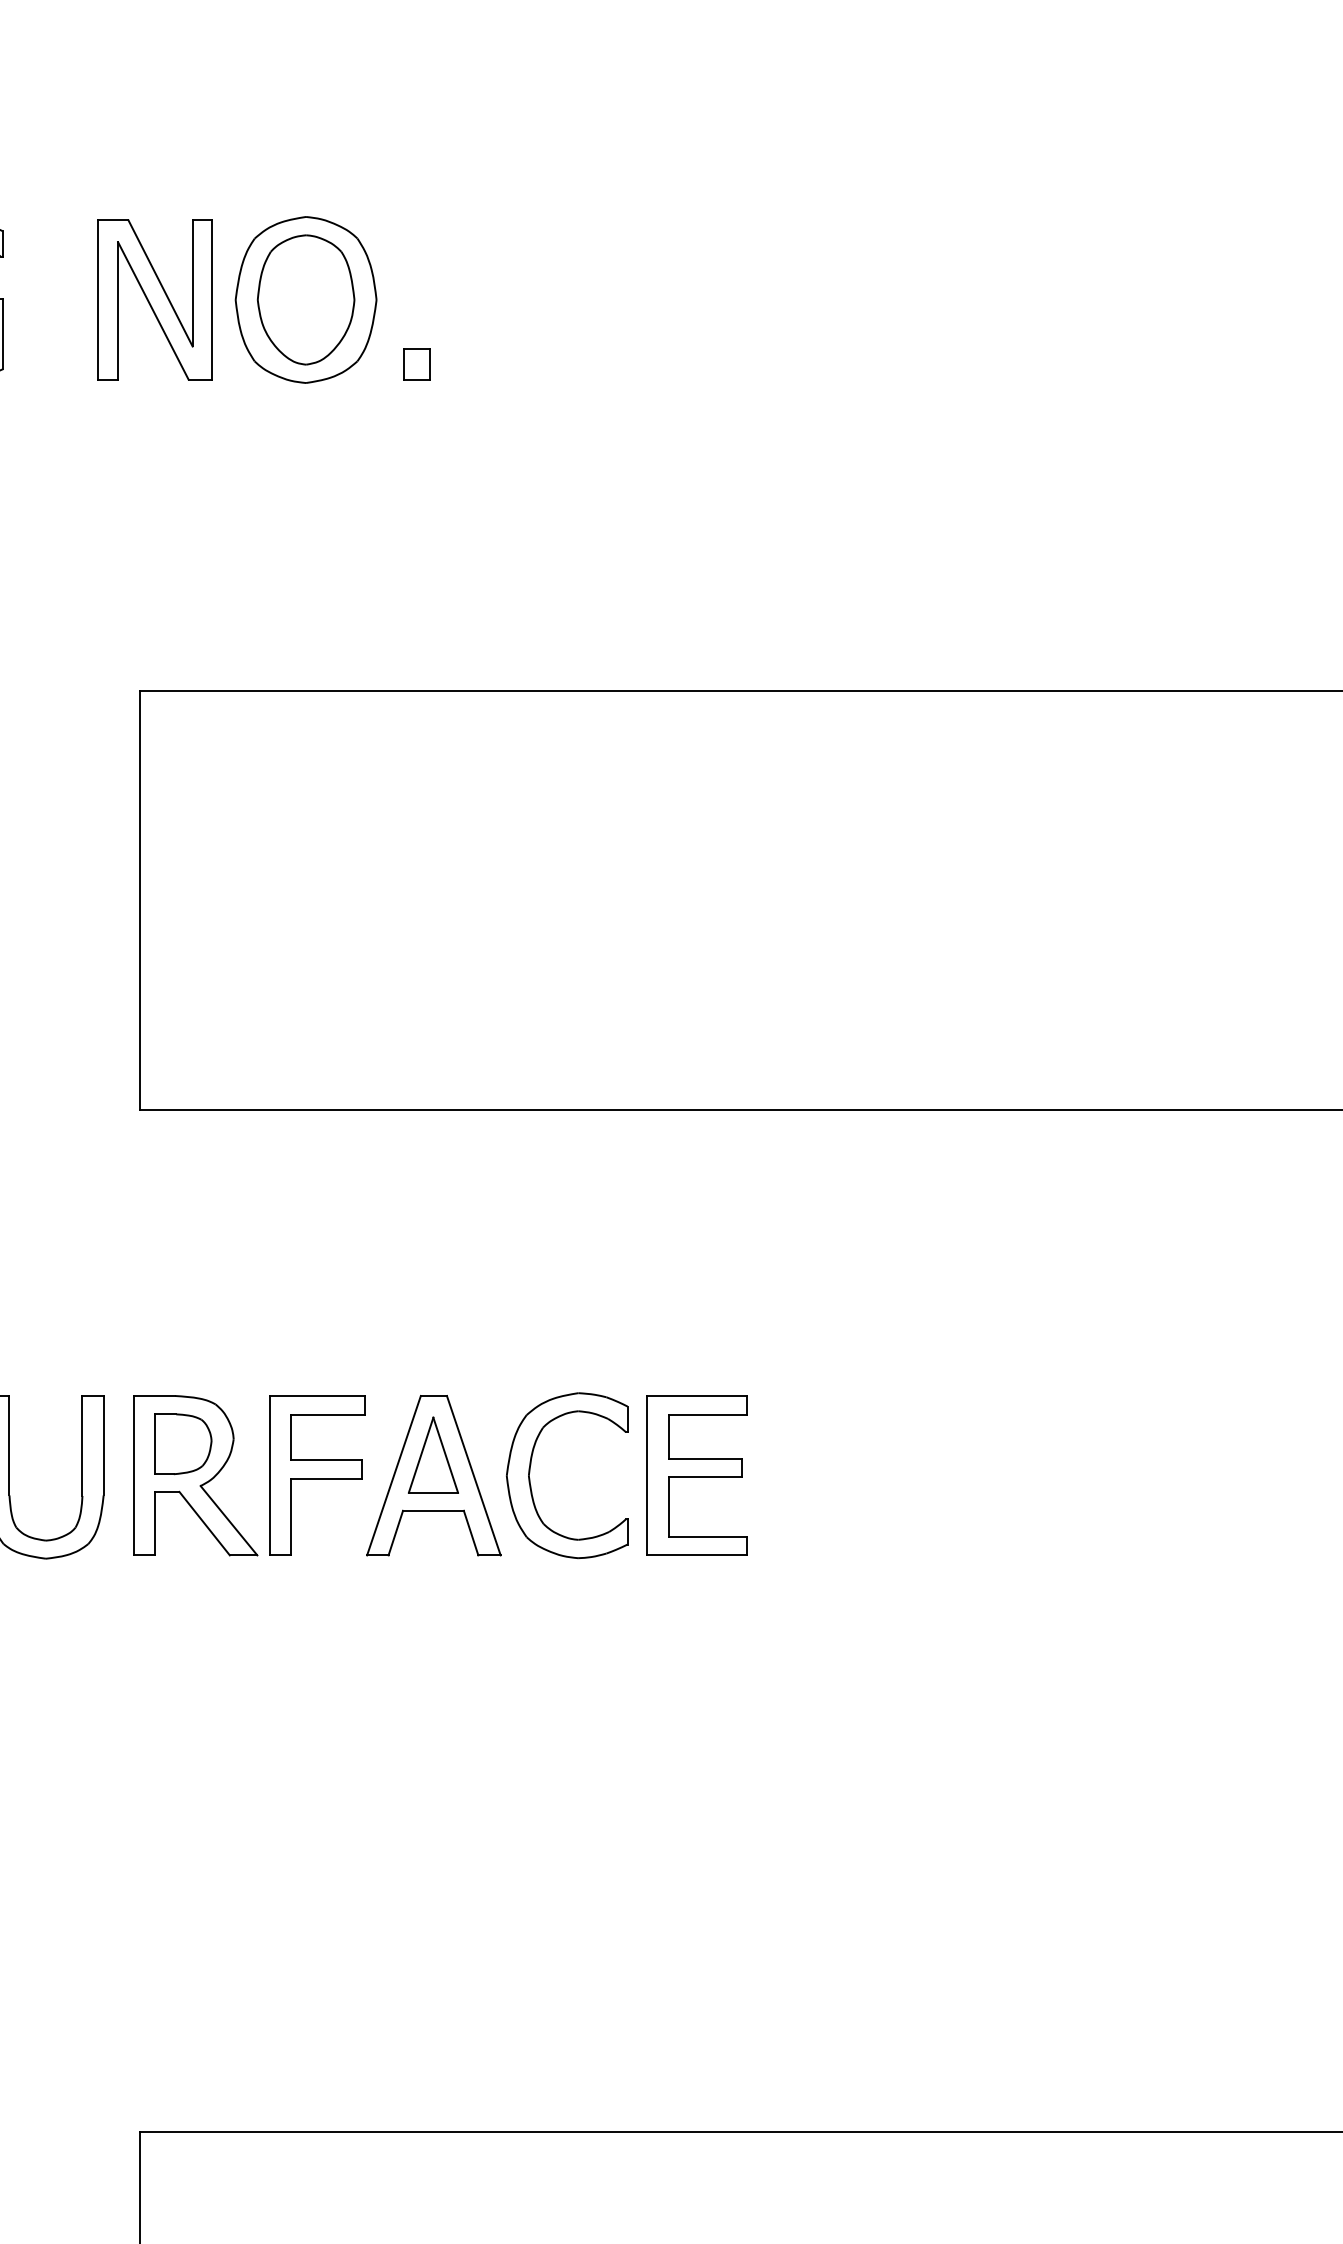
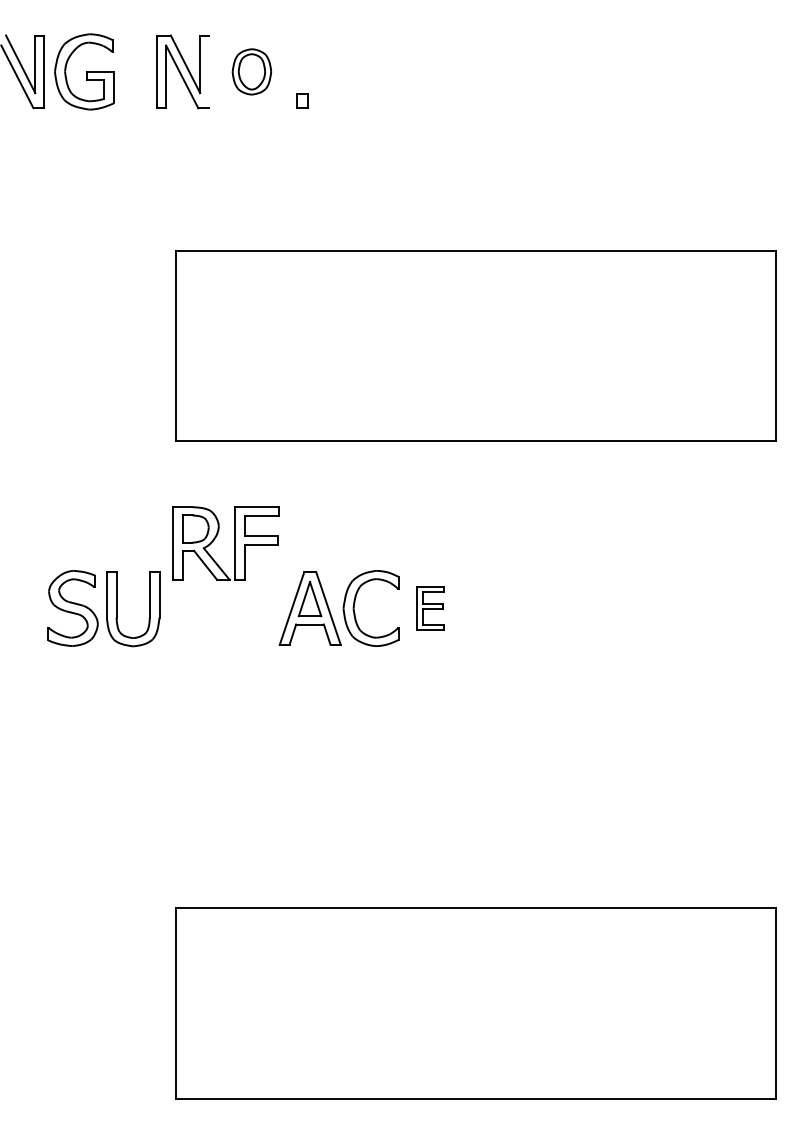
line: (213, 299) -> (209, 71), removed
part: (305, 299) -> (251, 71), size x0.6
part: (267, 1475) -> (234, 543), moved
part: (697, 1475) -> (430, 608), size x0.6

